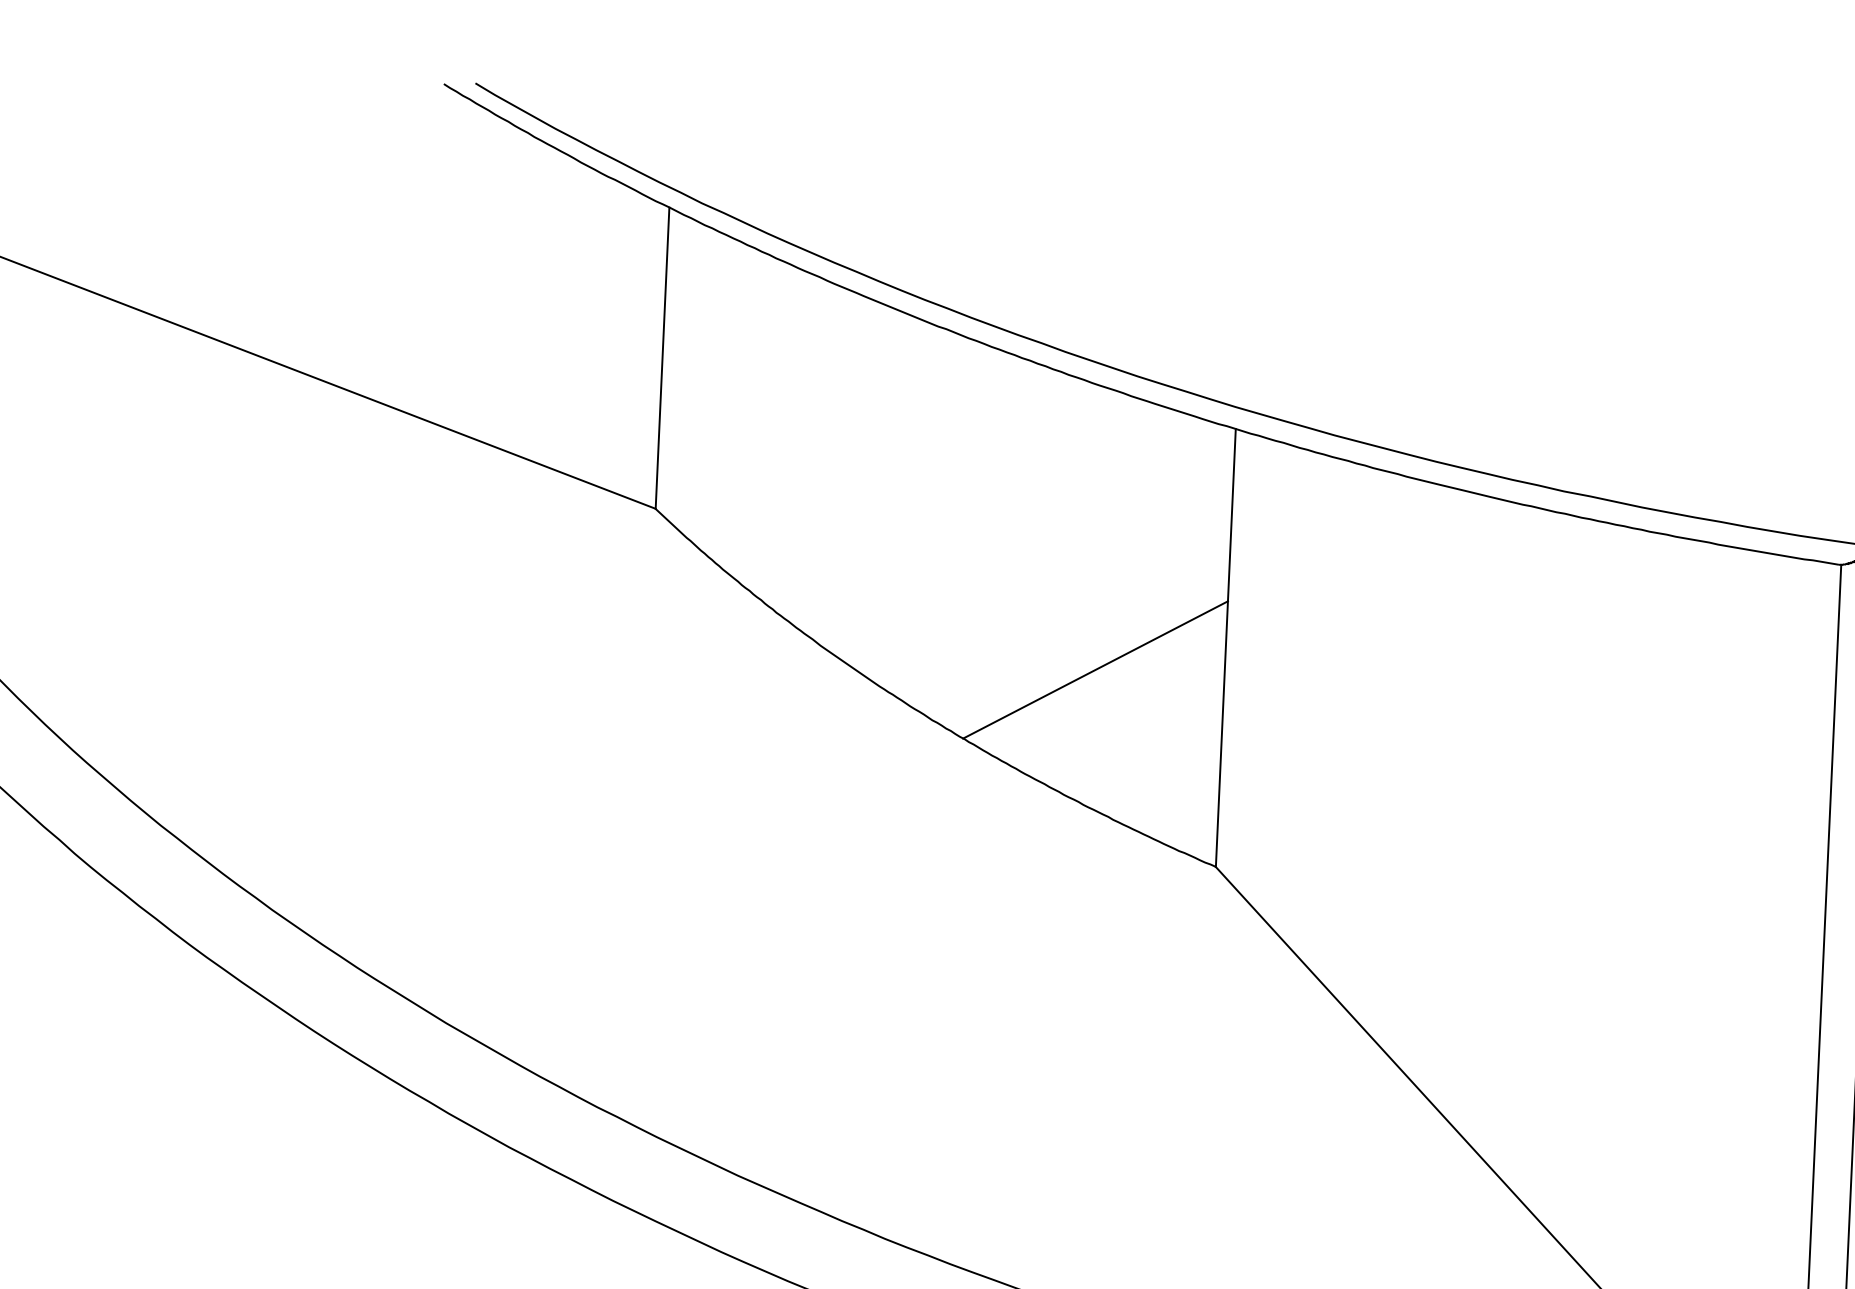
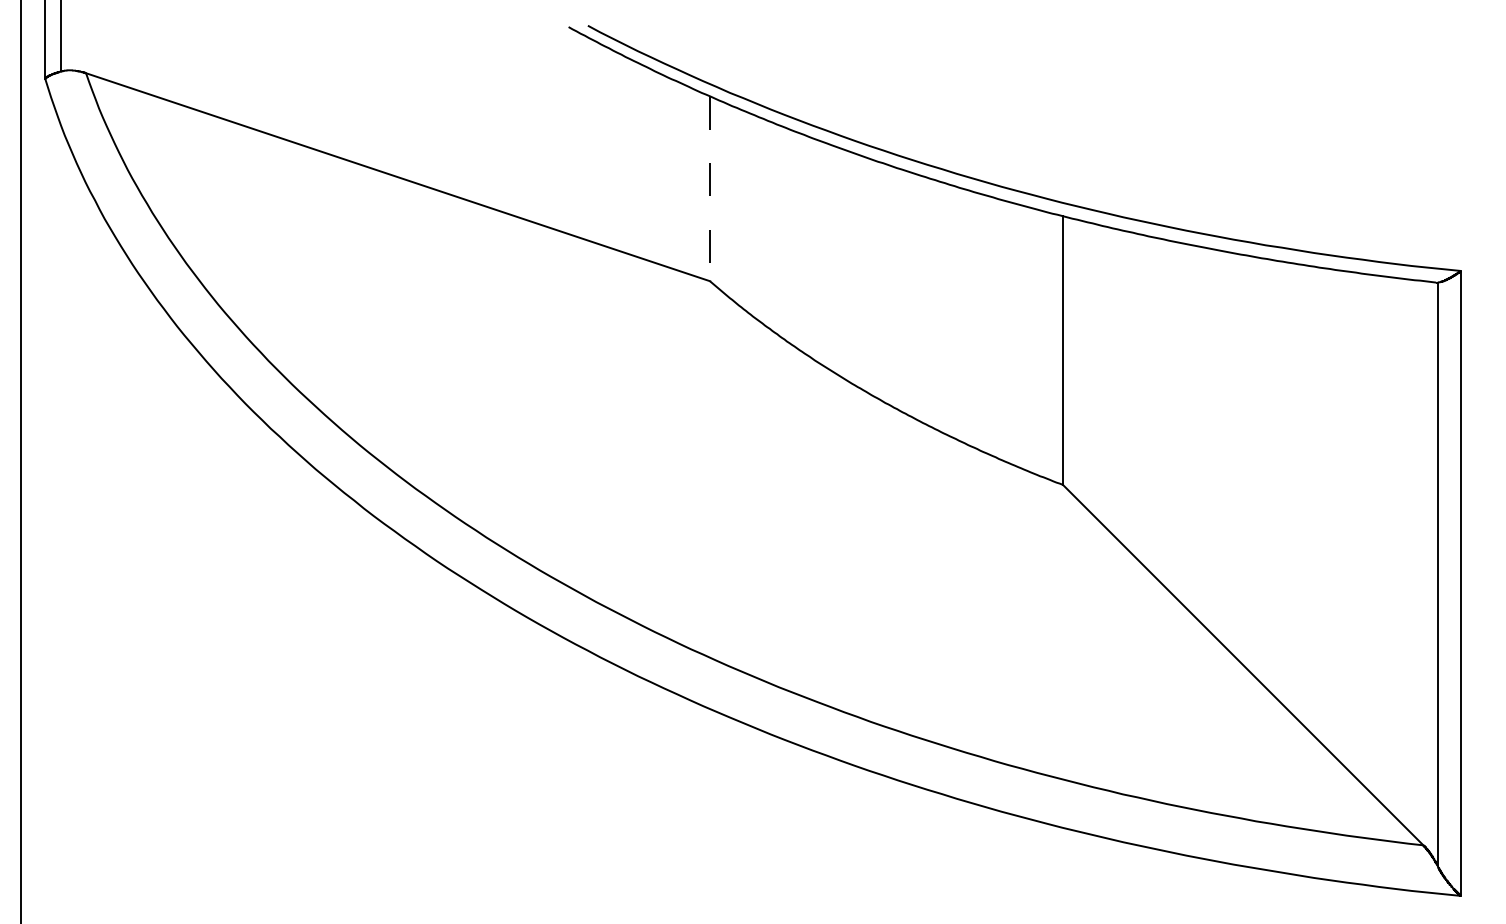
line: (663, 359) -> (710, 189), solid -> dashed
line: (1094, 669) -> (983, 367), removed

